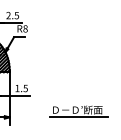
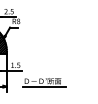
part: (79, 111) -> (44, 82), moved

